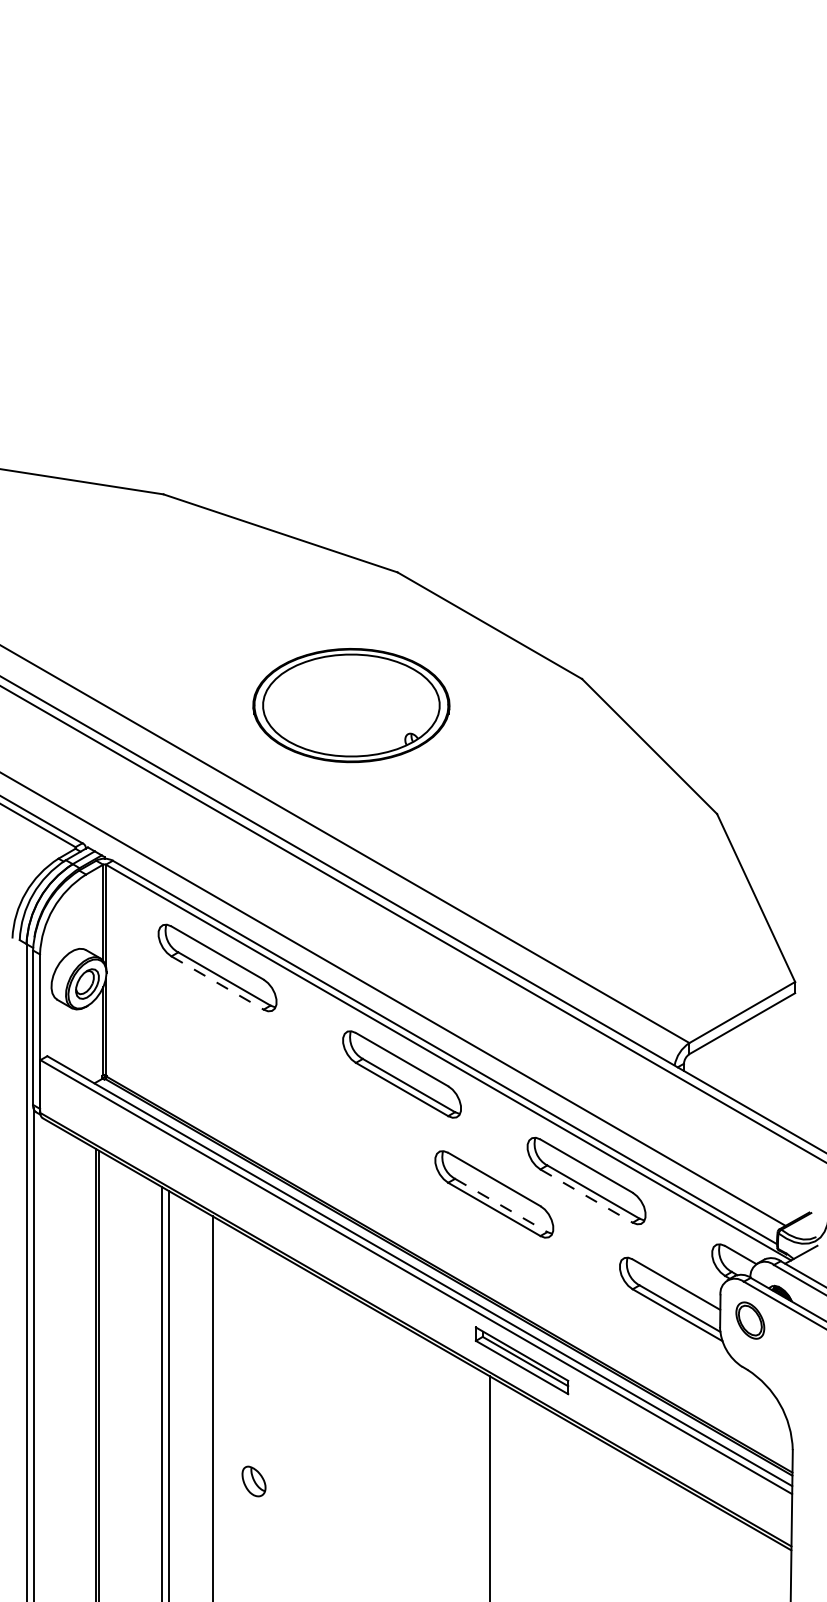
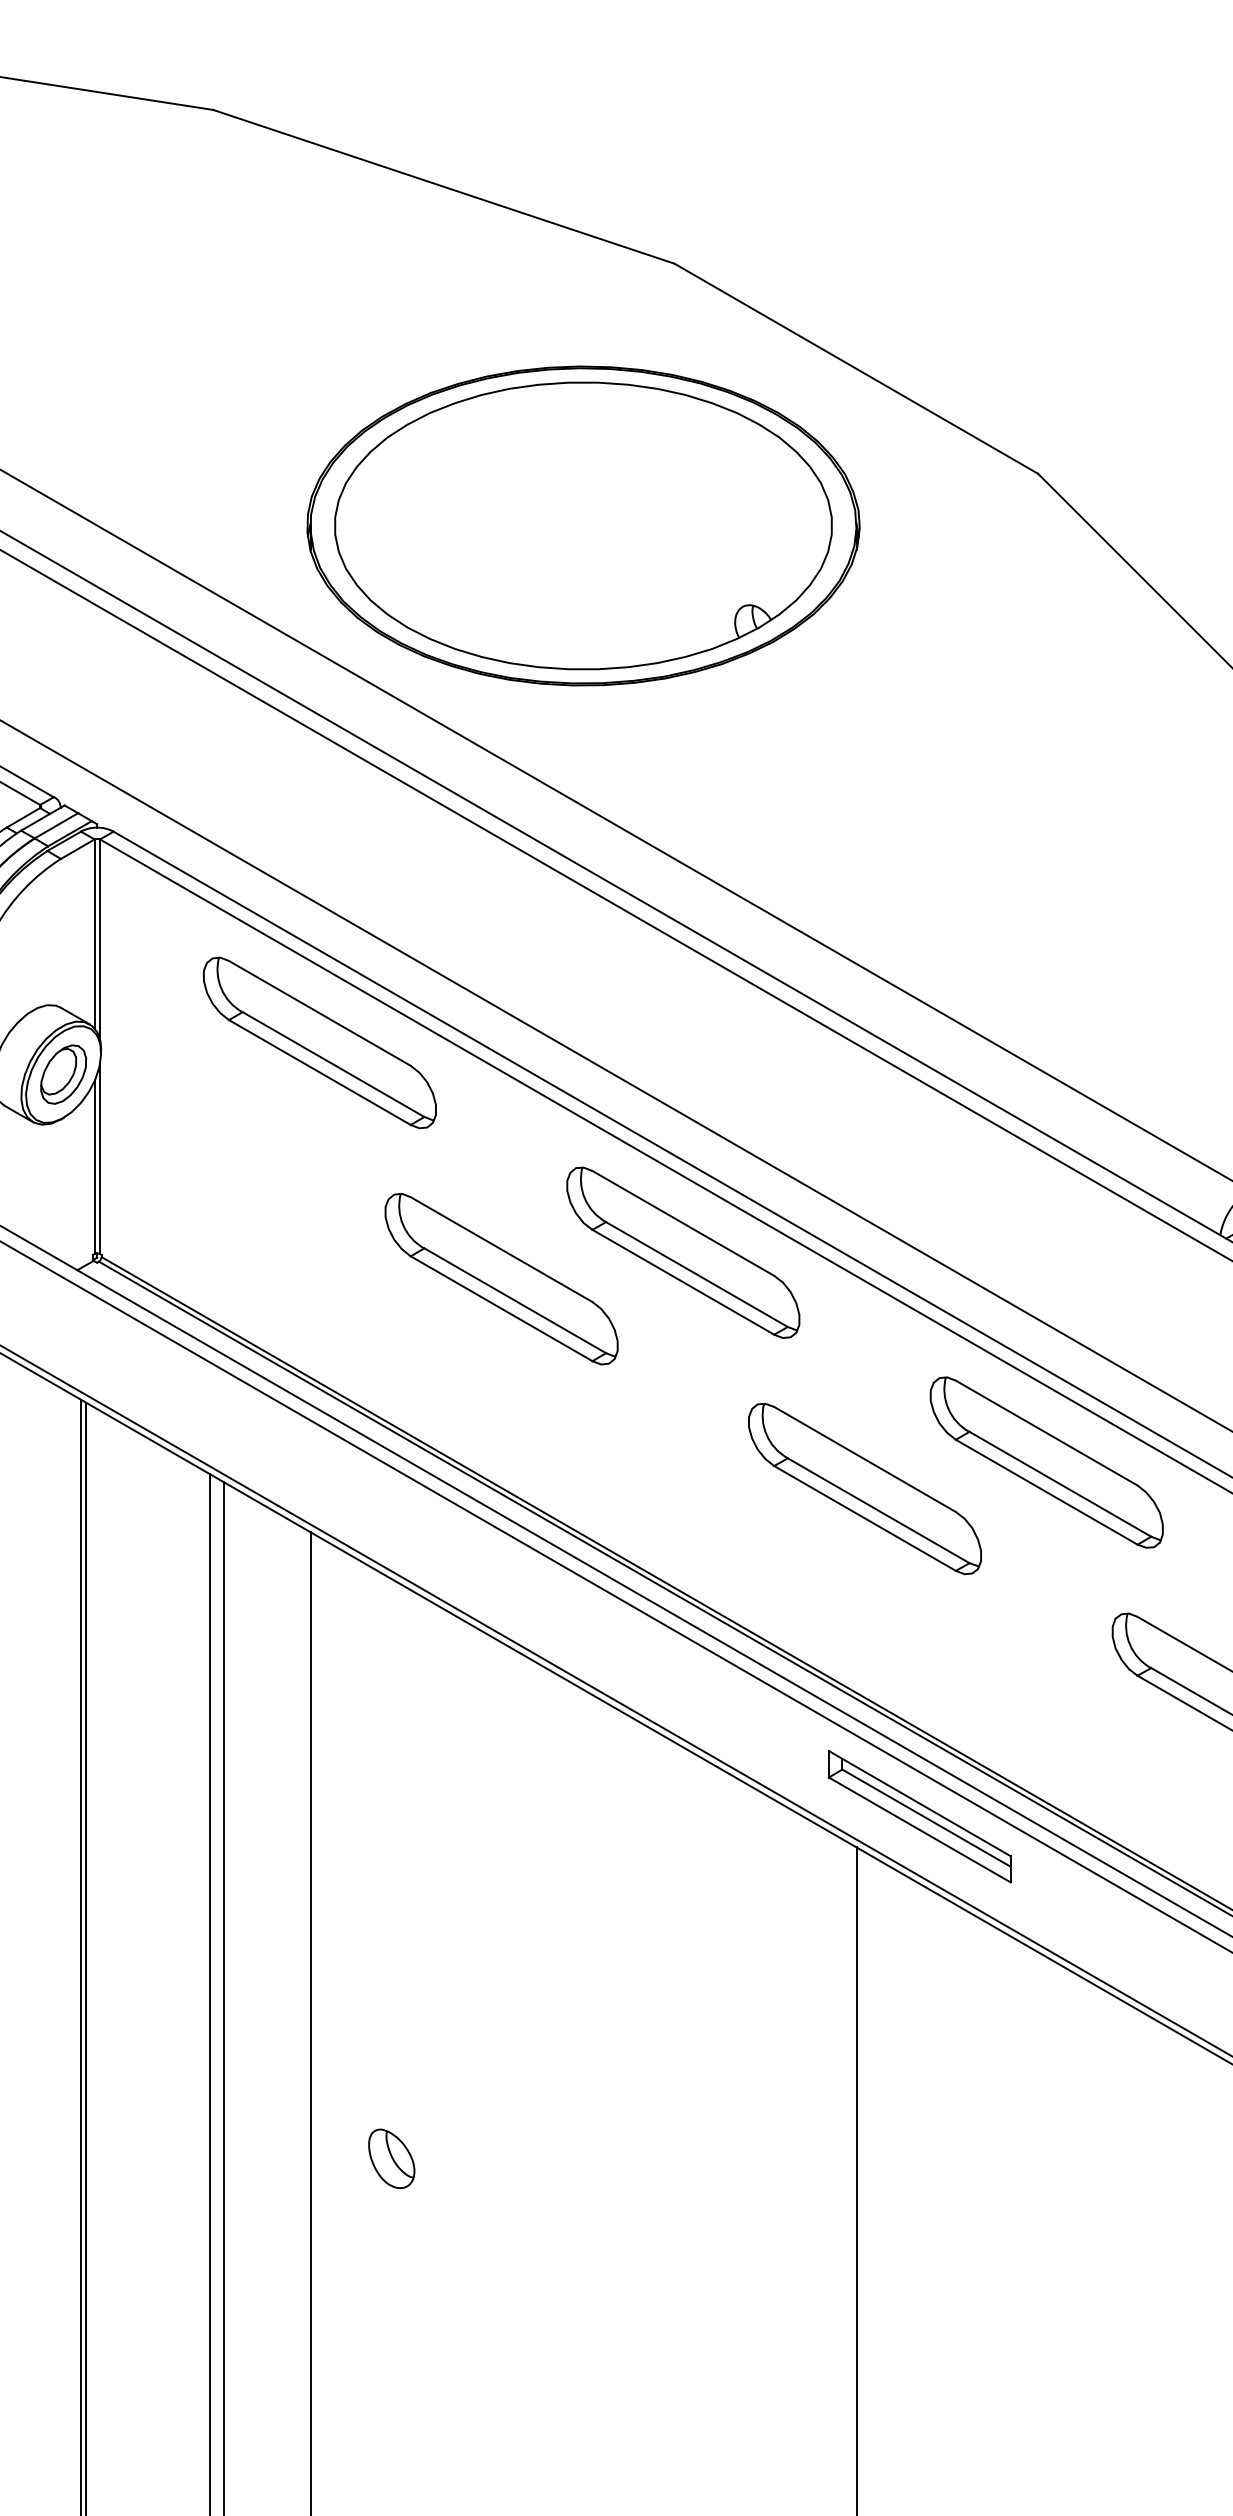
part: (351, 705) -> (583, 525), size x1.43
line: (218, 983) -> (321, 1073), dashed -> solid
part: (309, 1087) -> (500, 1278), added
line: (587, 1196) -> (1048, 1493), dashed -> solid
line: (501, 1205) -> (879, 1510), dashed -> solid
part: (253, 1481) -> (390, 2158), moved

